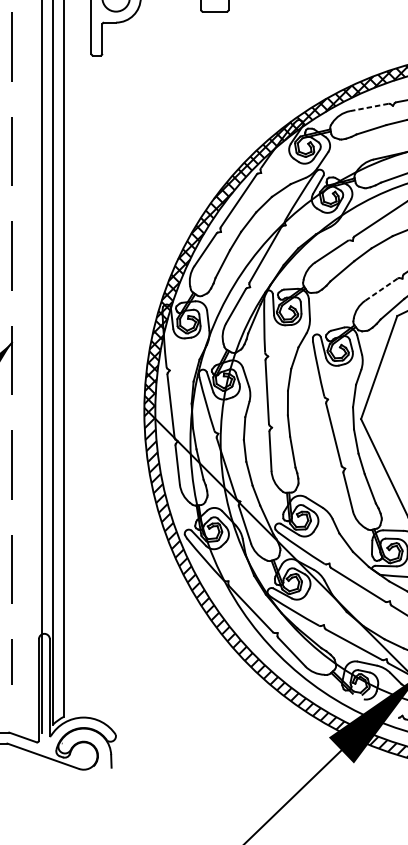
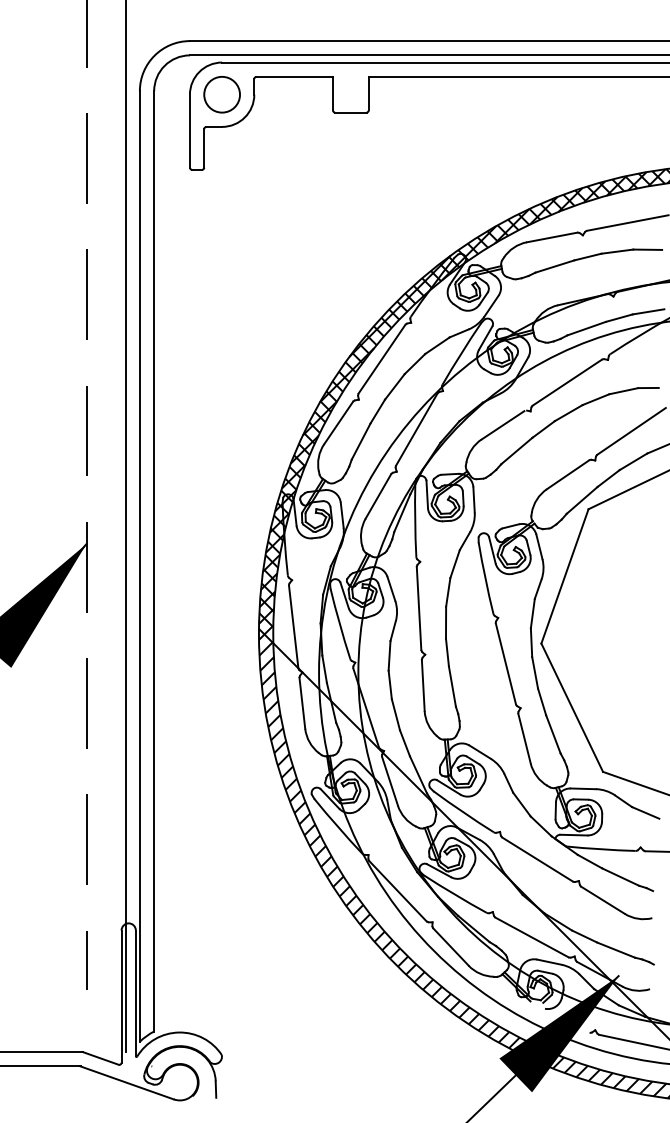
line: (369, 107) -> (552, 237), dashed -> solid
line: (381, 289) -> (568, 474), dashed -> solid

